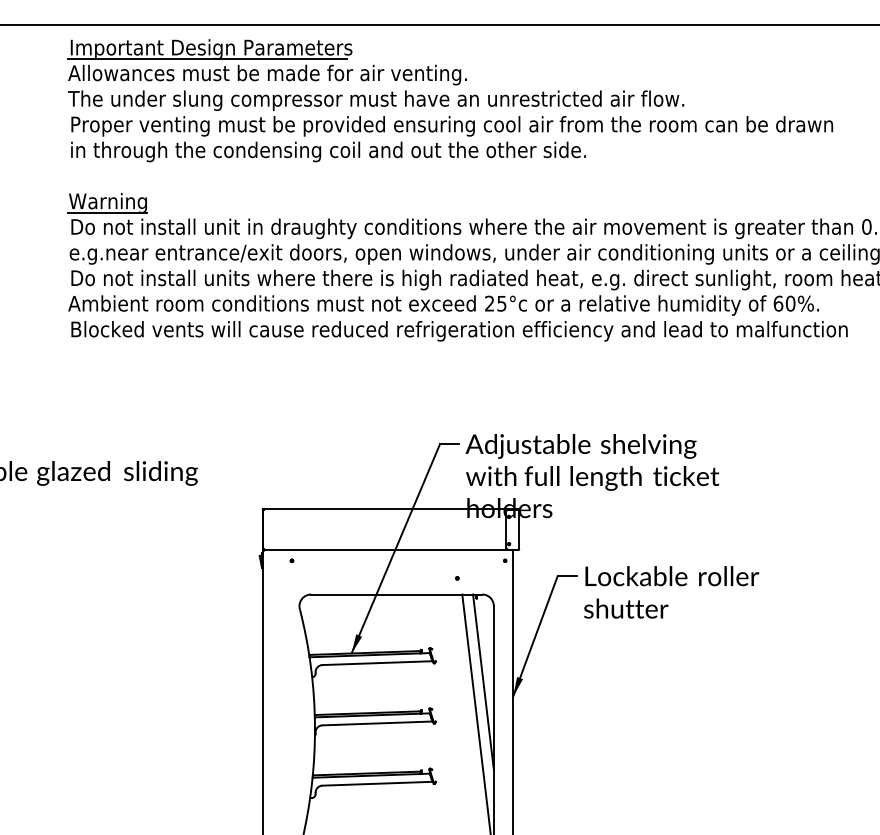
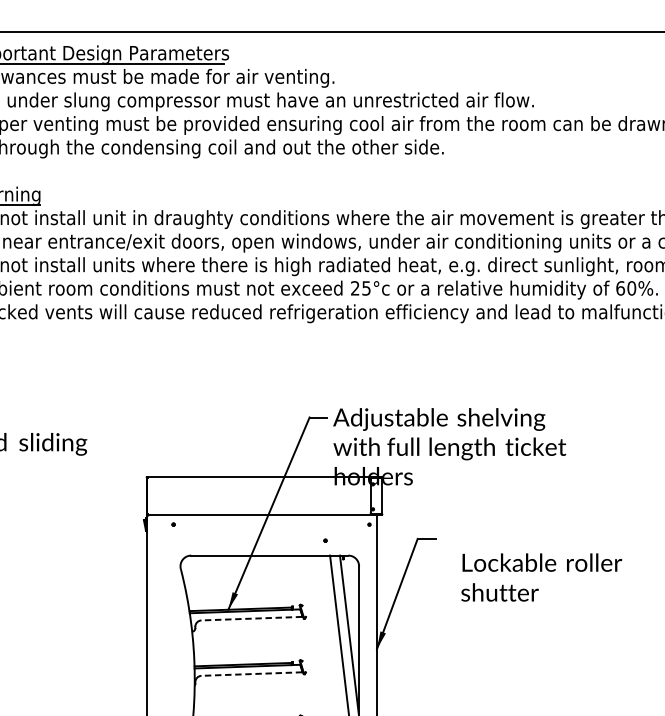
text: (671, 592) -> (541, 577), moved
line: (377, 663) -> (252, 618), solid -> dashed
line: (377, 723) -> (252, 674), solid -> dashed

